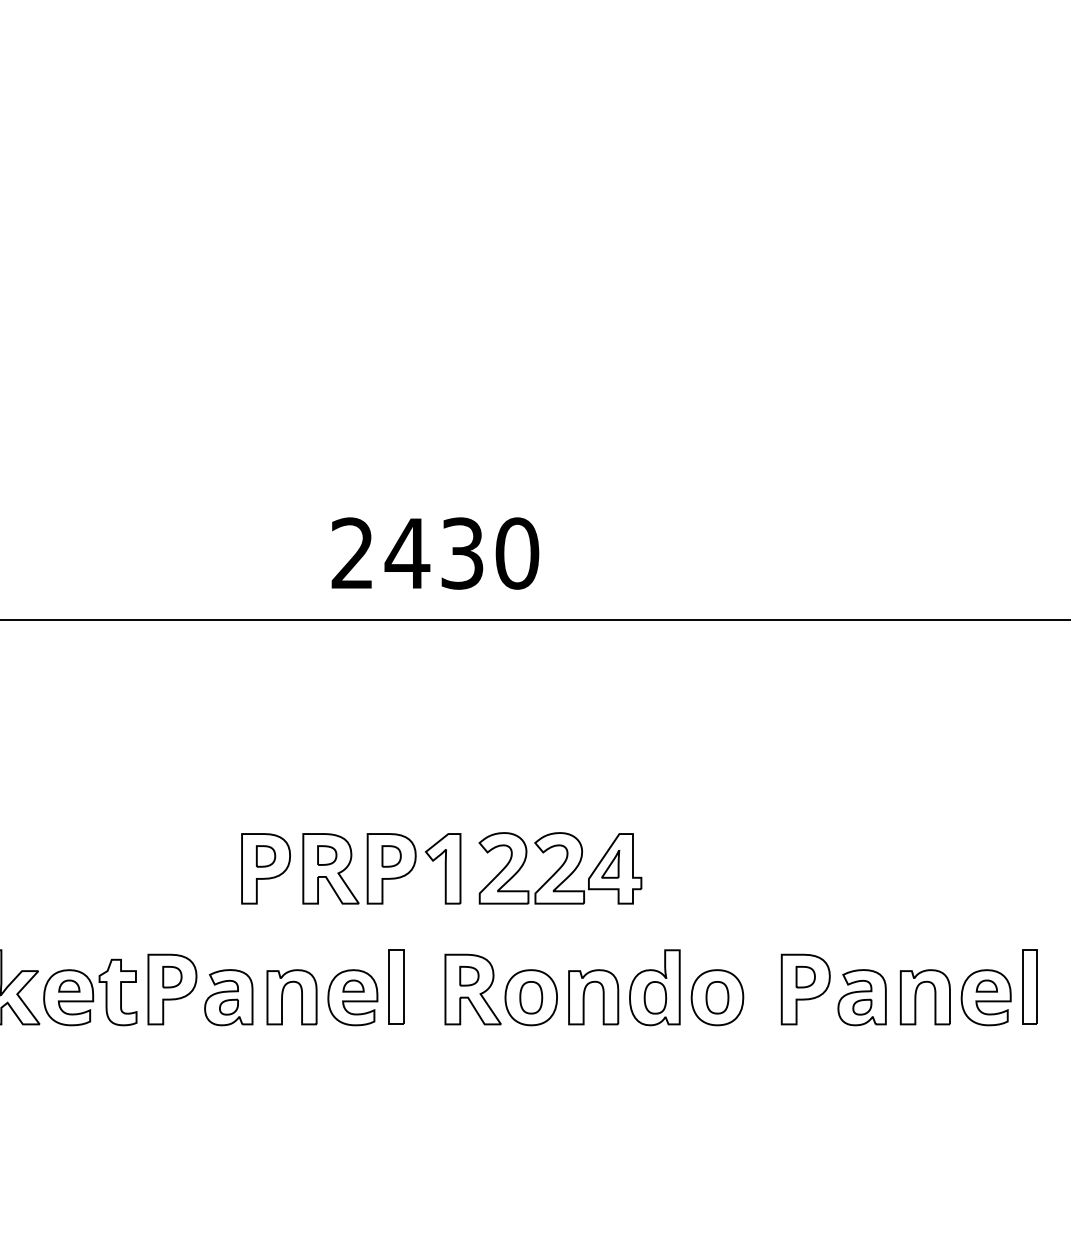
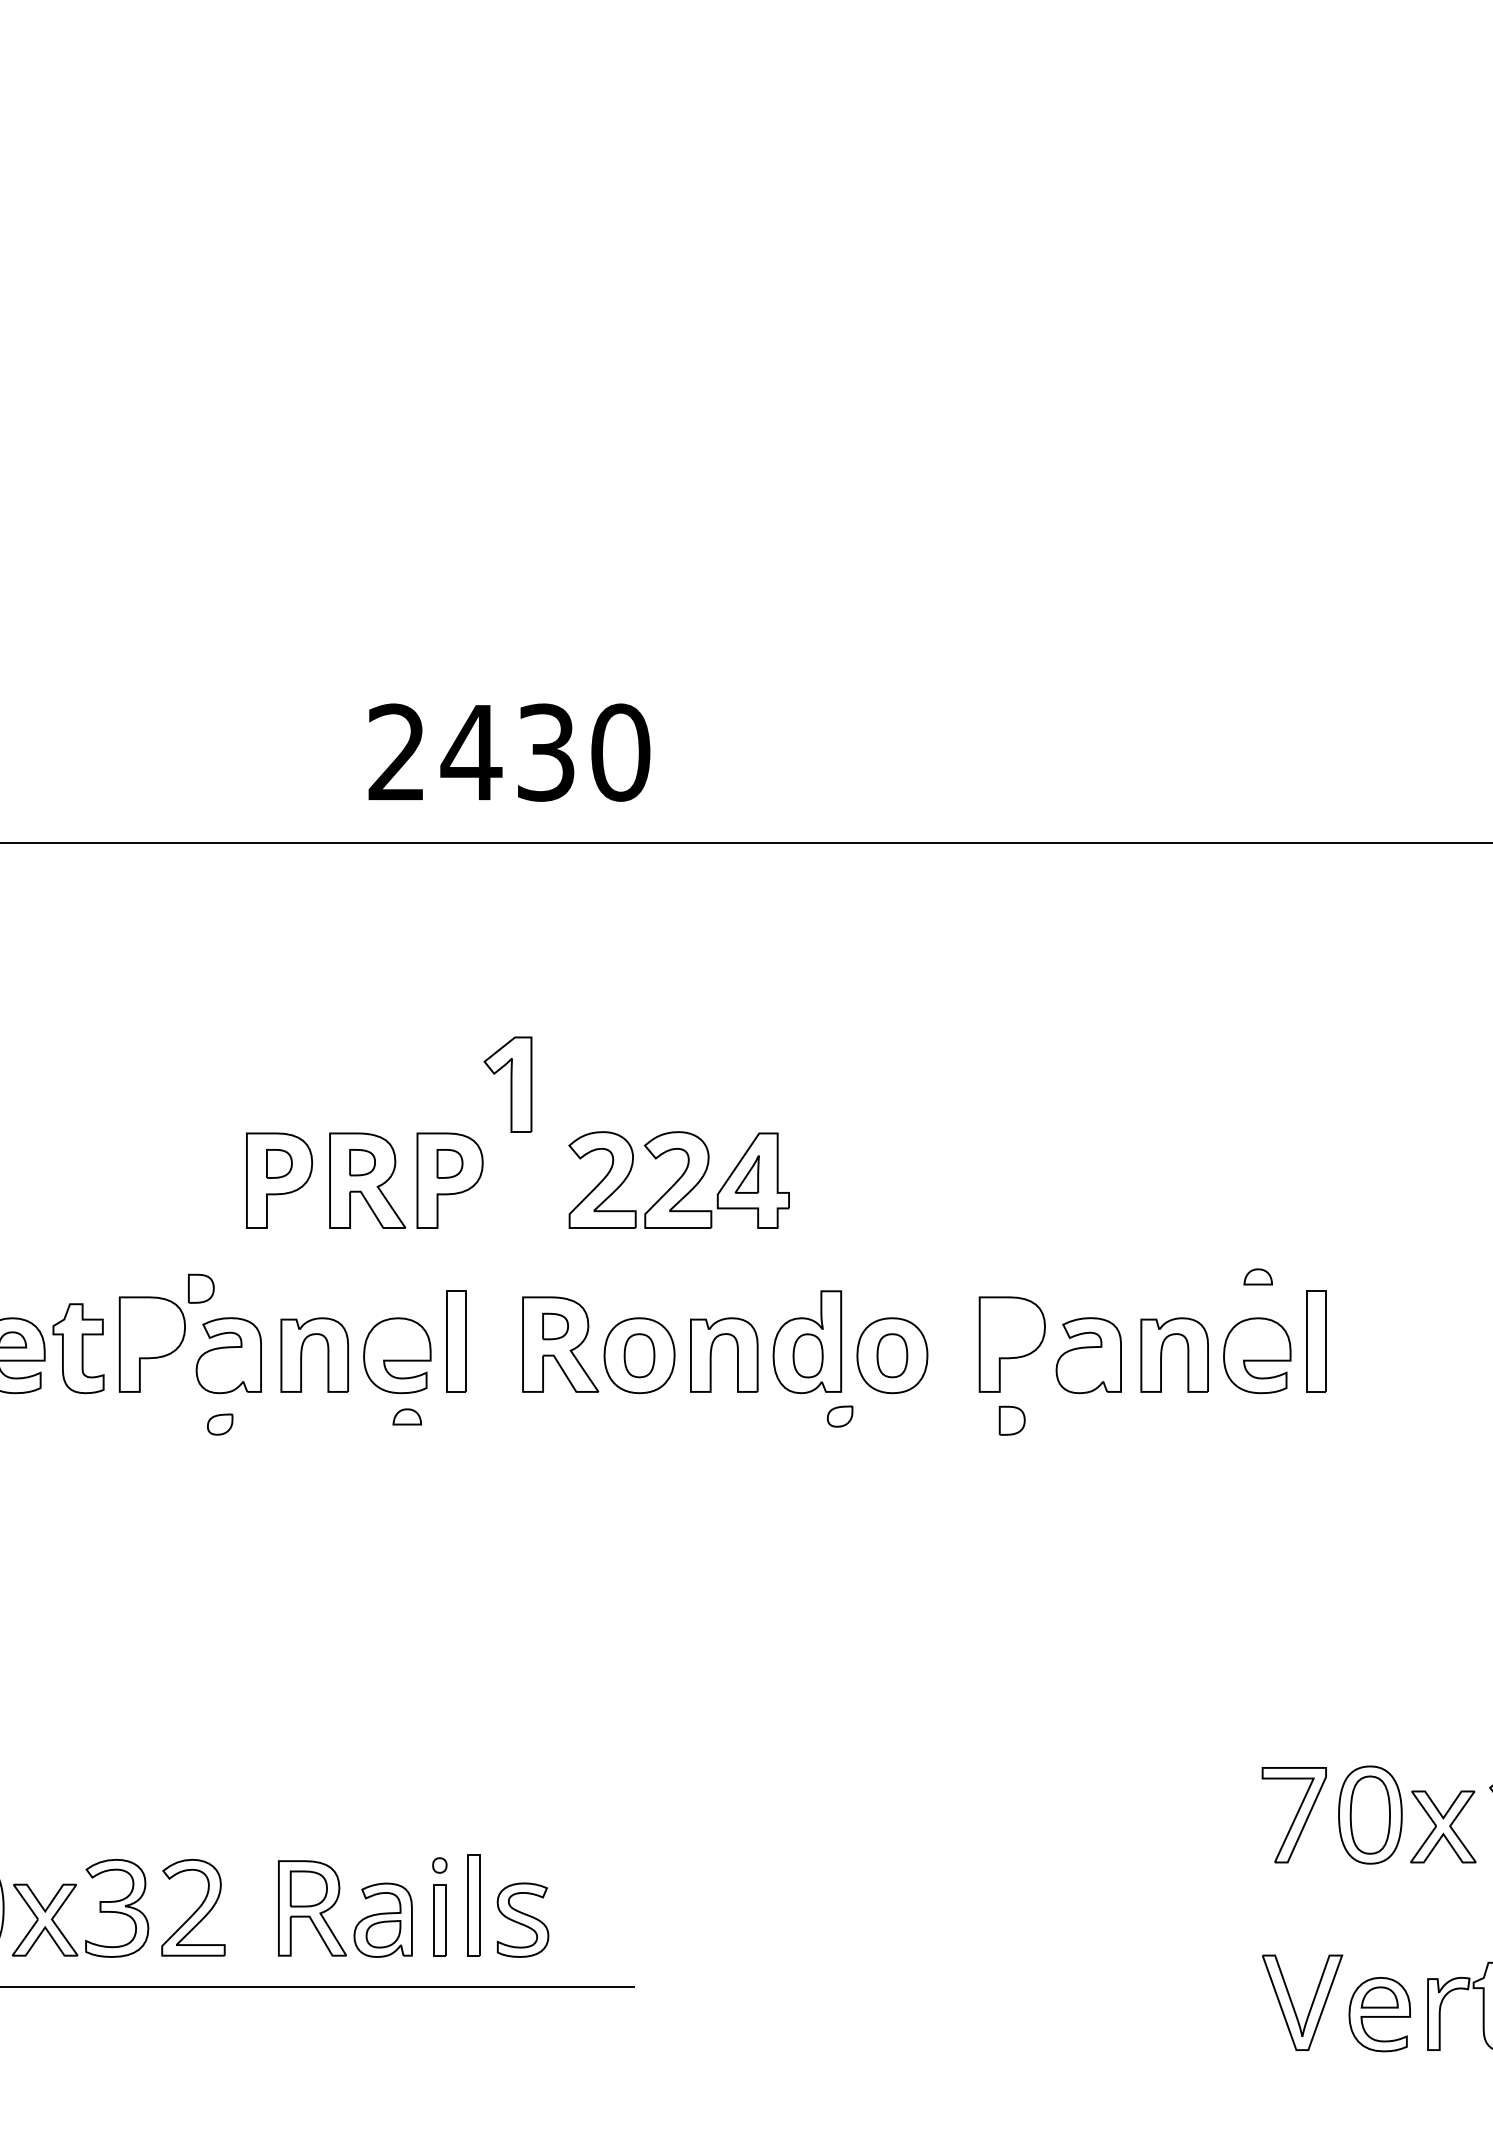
part: (442, 868) -> (507, 1084), moved
part: (172, 976) -> (201, 1288), moved
part: (805, 976) -> (1011, 1420), moved
part: (353, 985) -> (407, 1416), moved
part: (986, 985) -> (1257, 1276), moved
part: (229, 1007) -> (220, 1424), moved
part: (861, 1007) -> (839, 1416), moved

